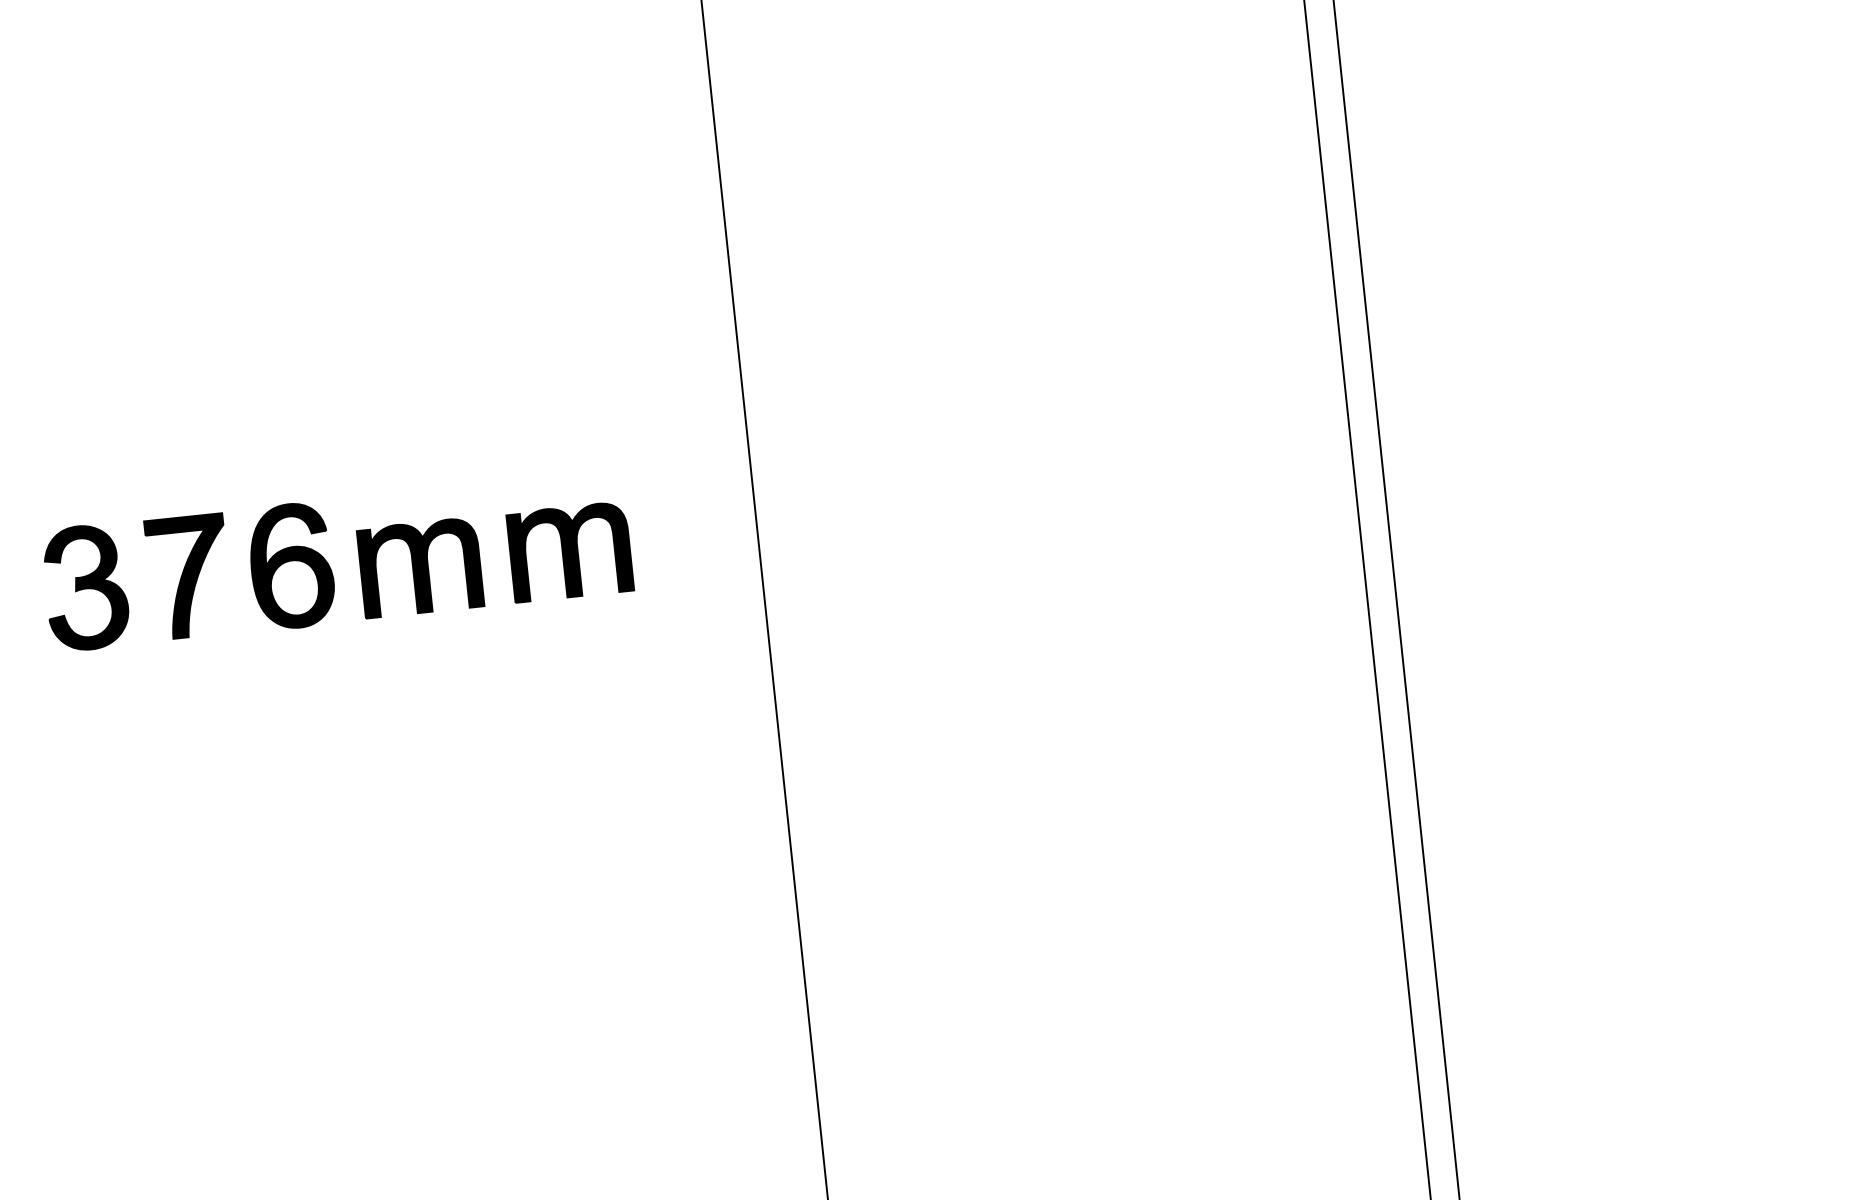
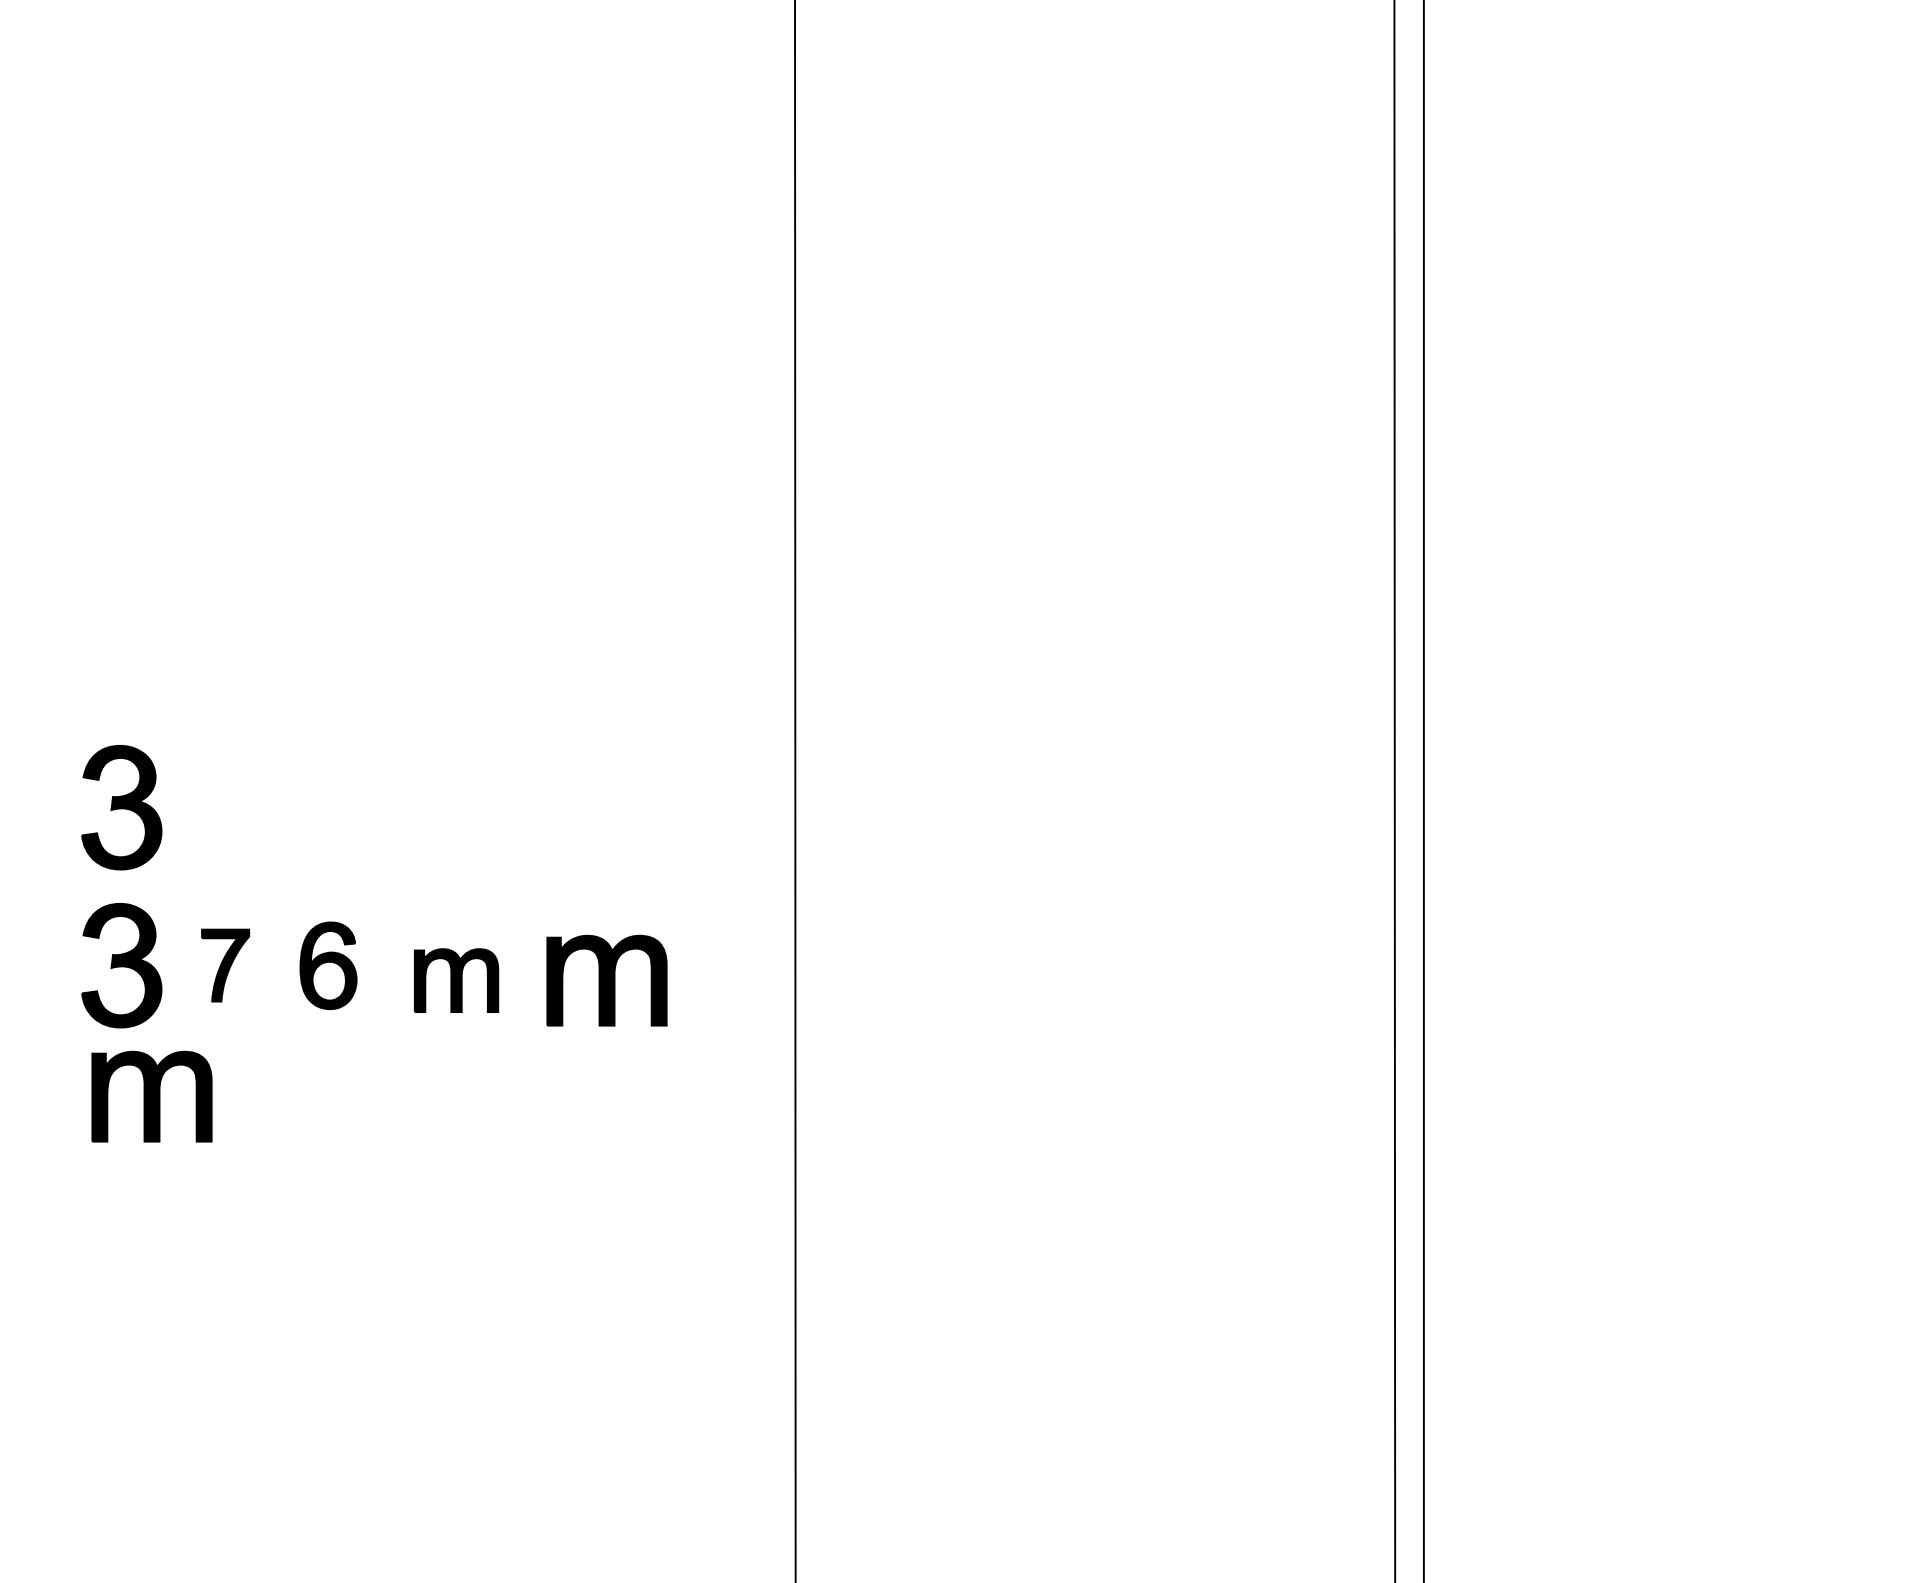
part: (69, 430) -> (121, 807), added
part: (291, 565) -> (328, 965), size x0.7
part: (420, 567) -> (456, 980), size x0.7
part: (189, 576) -> (225, 965), size x0.6
part: (129, 714) -> (151, 1096), added

